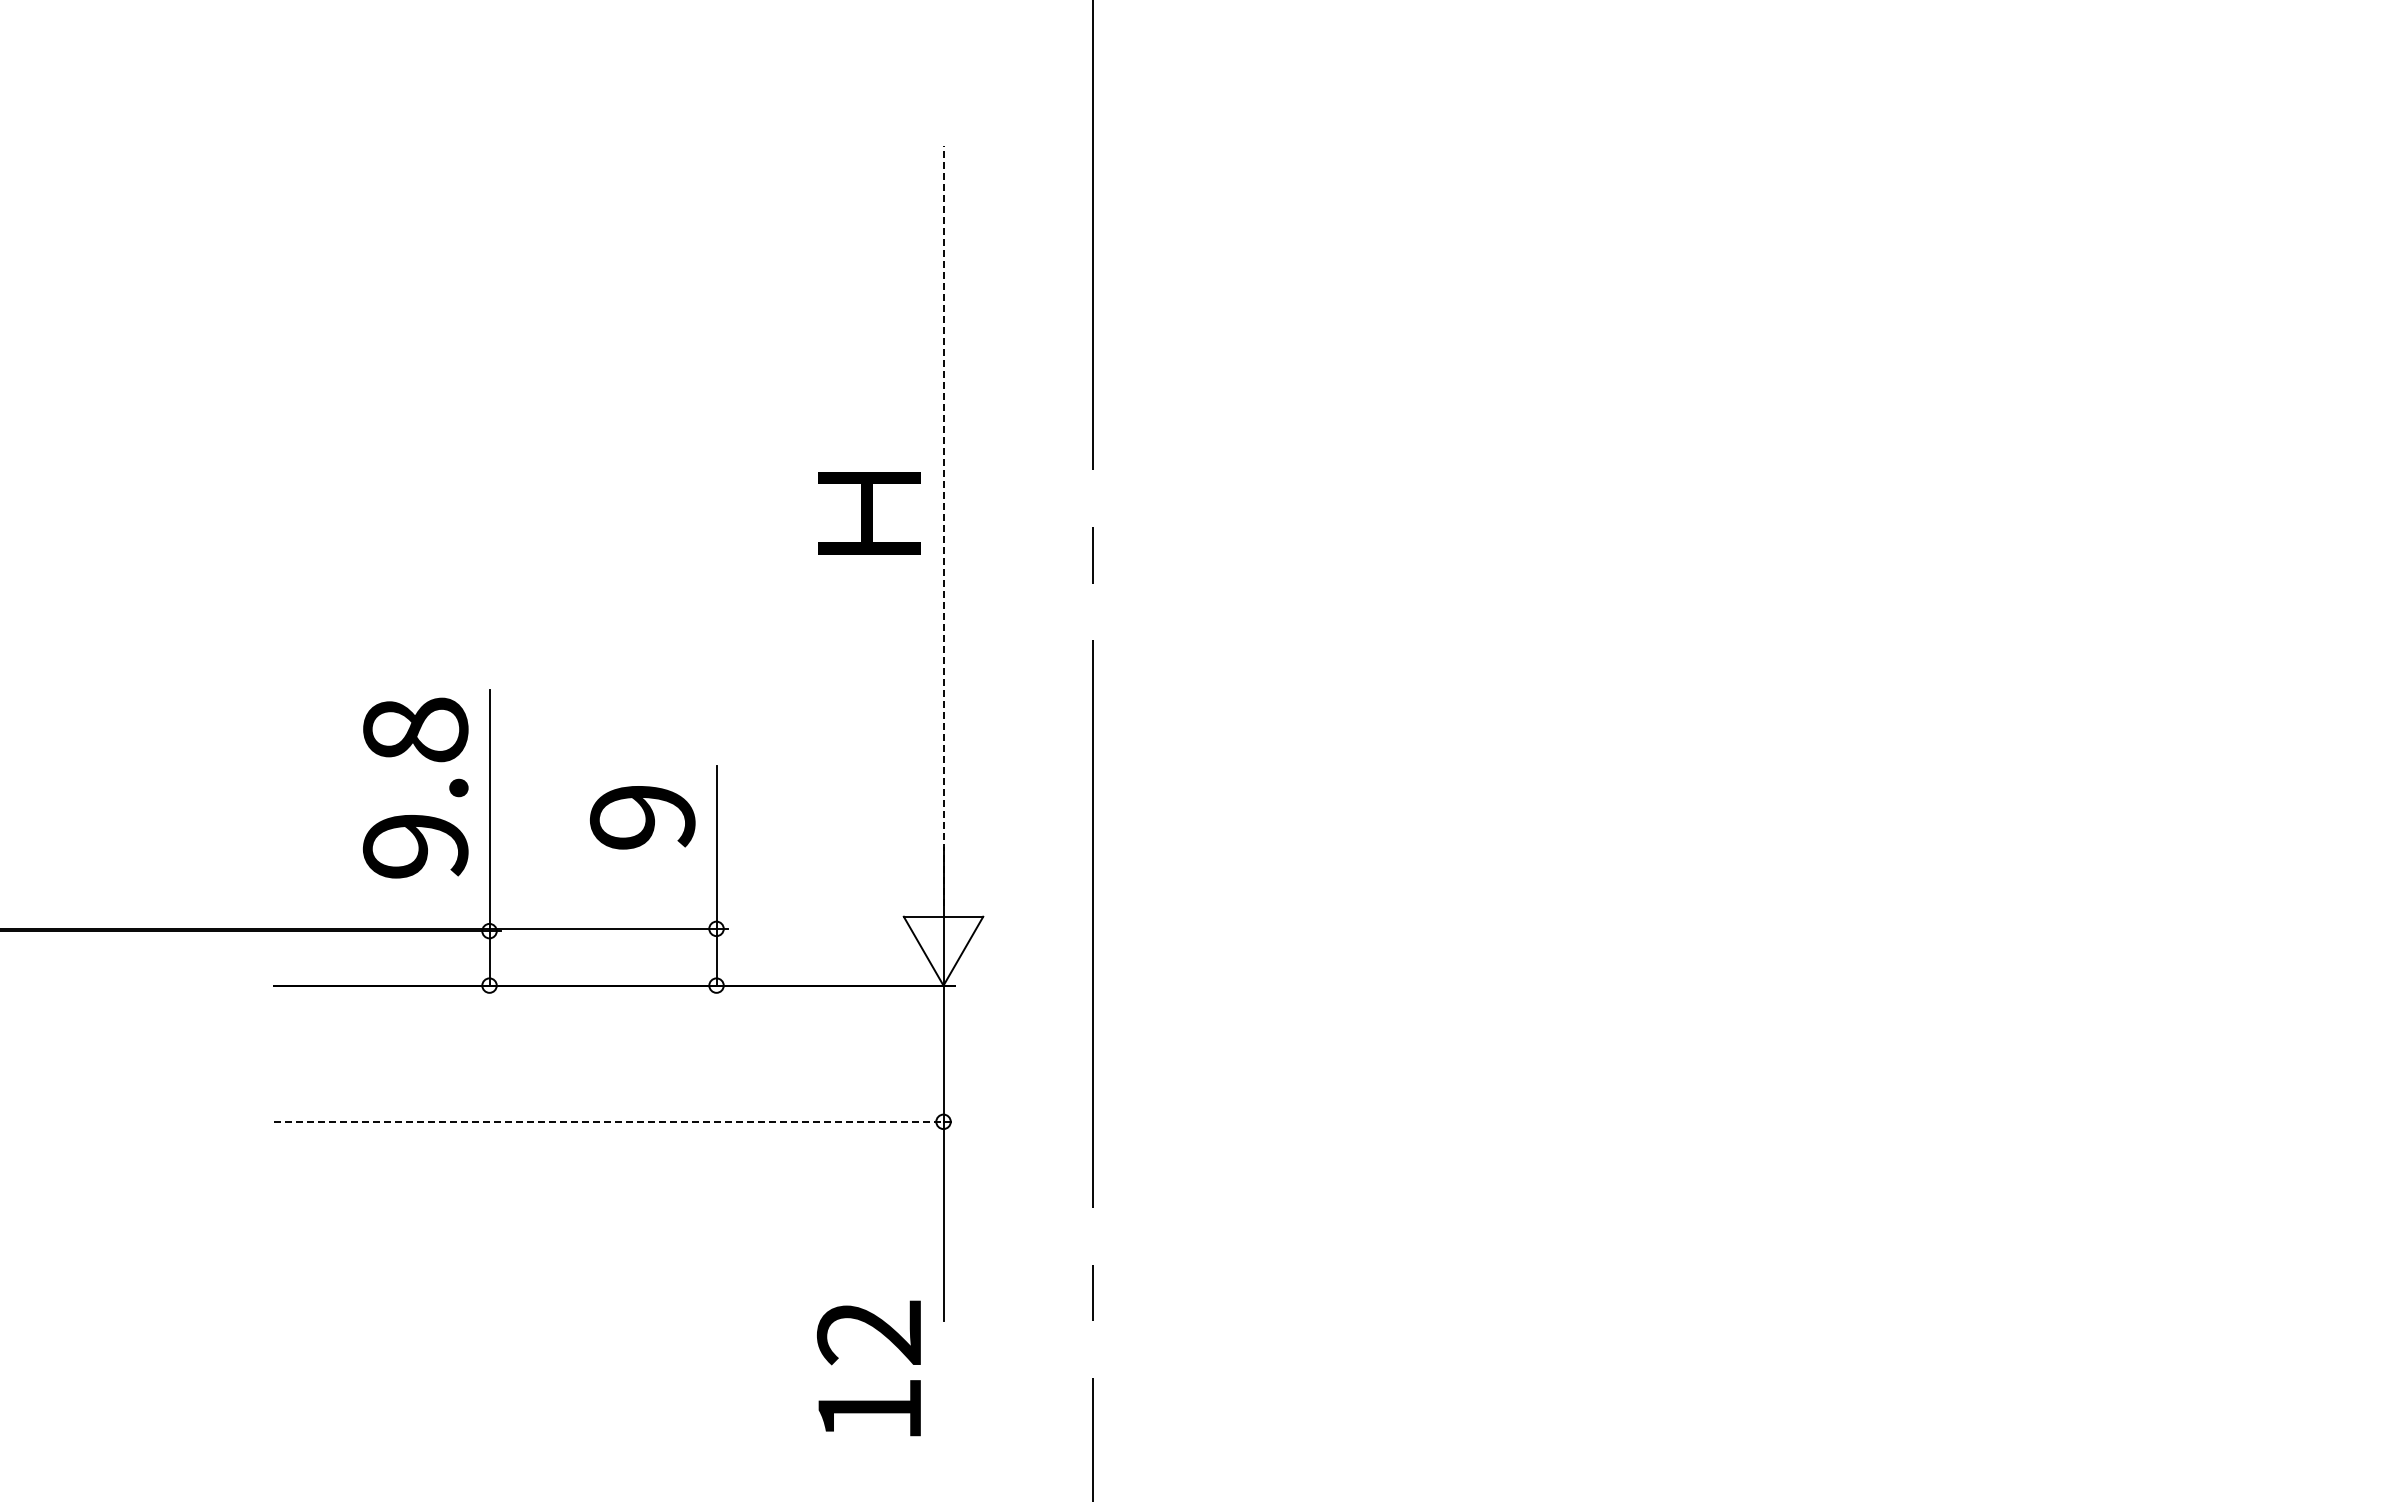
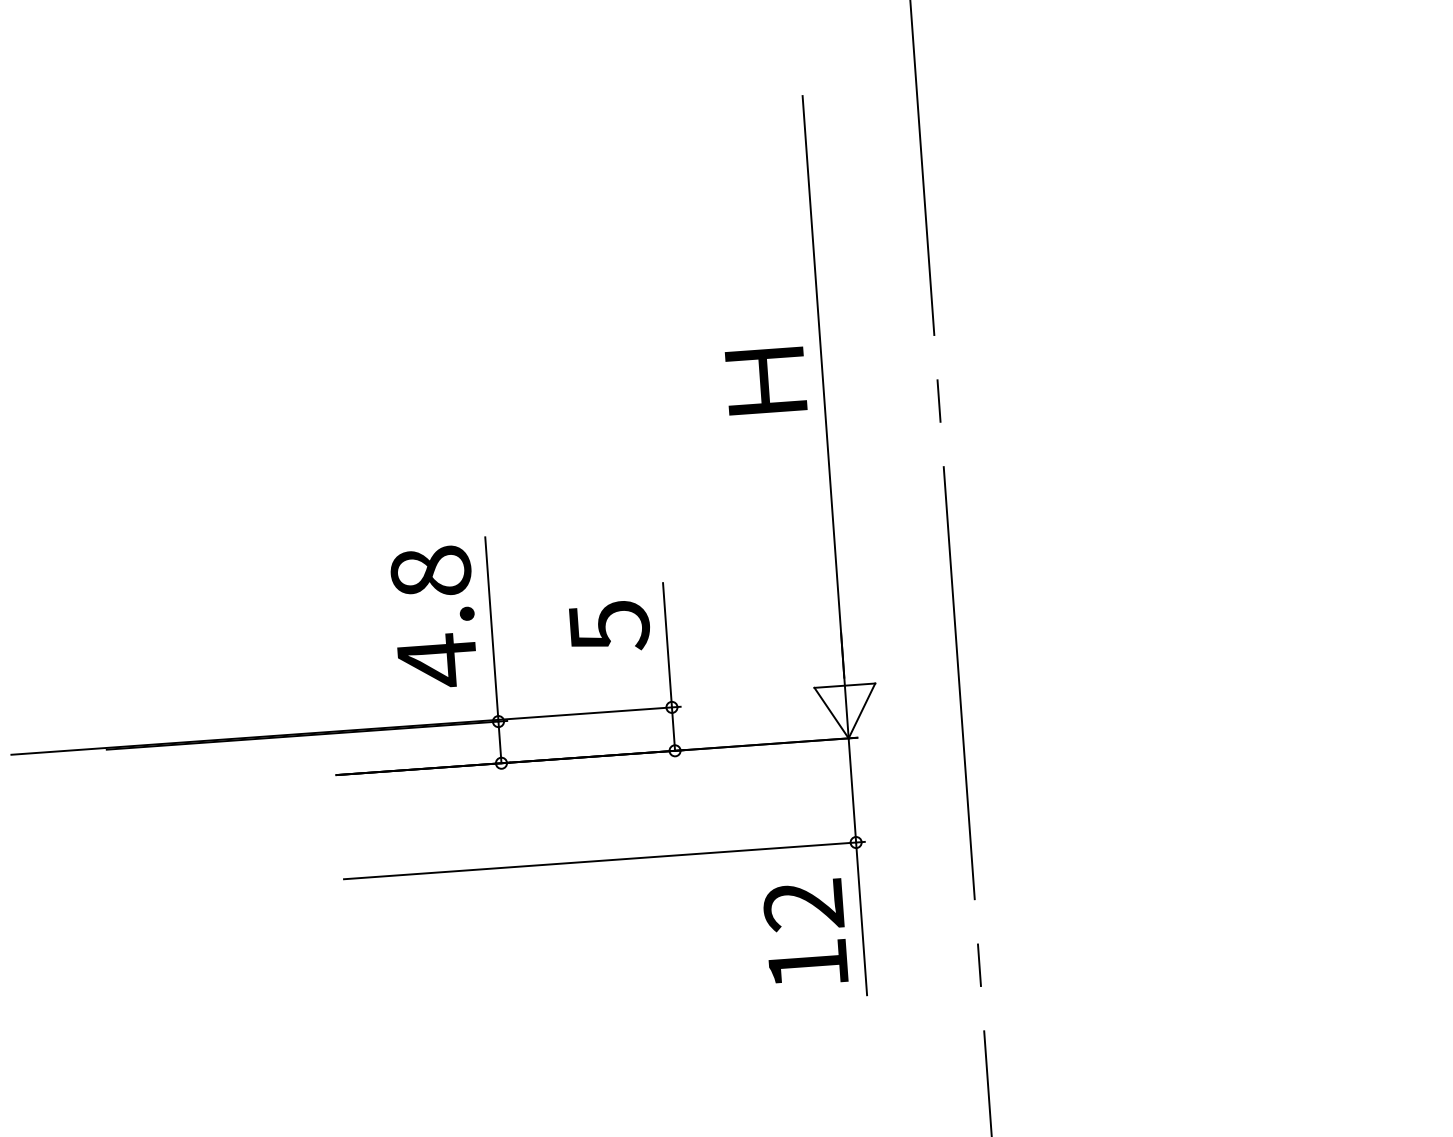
line: (943, 525) -> (823, 386), dashed -> solid
text: (642, 818) -> (609, 627), 9 -> 5
text: (415, 846) -> (437, 660), 9.8 -> 4.8
line: (614, 1121) -> (604, 860), dashed -> solid
text: (868, 1368) -> (804, 932), moved

